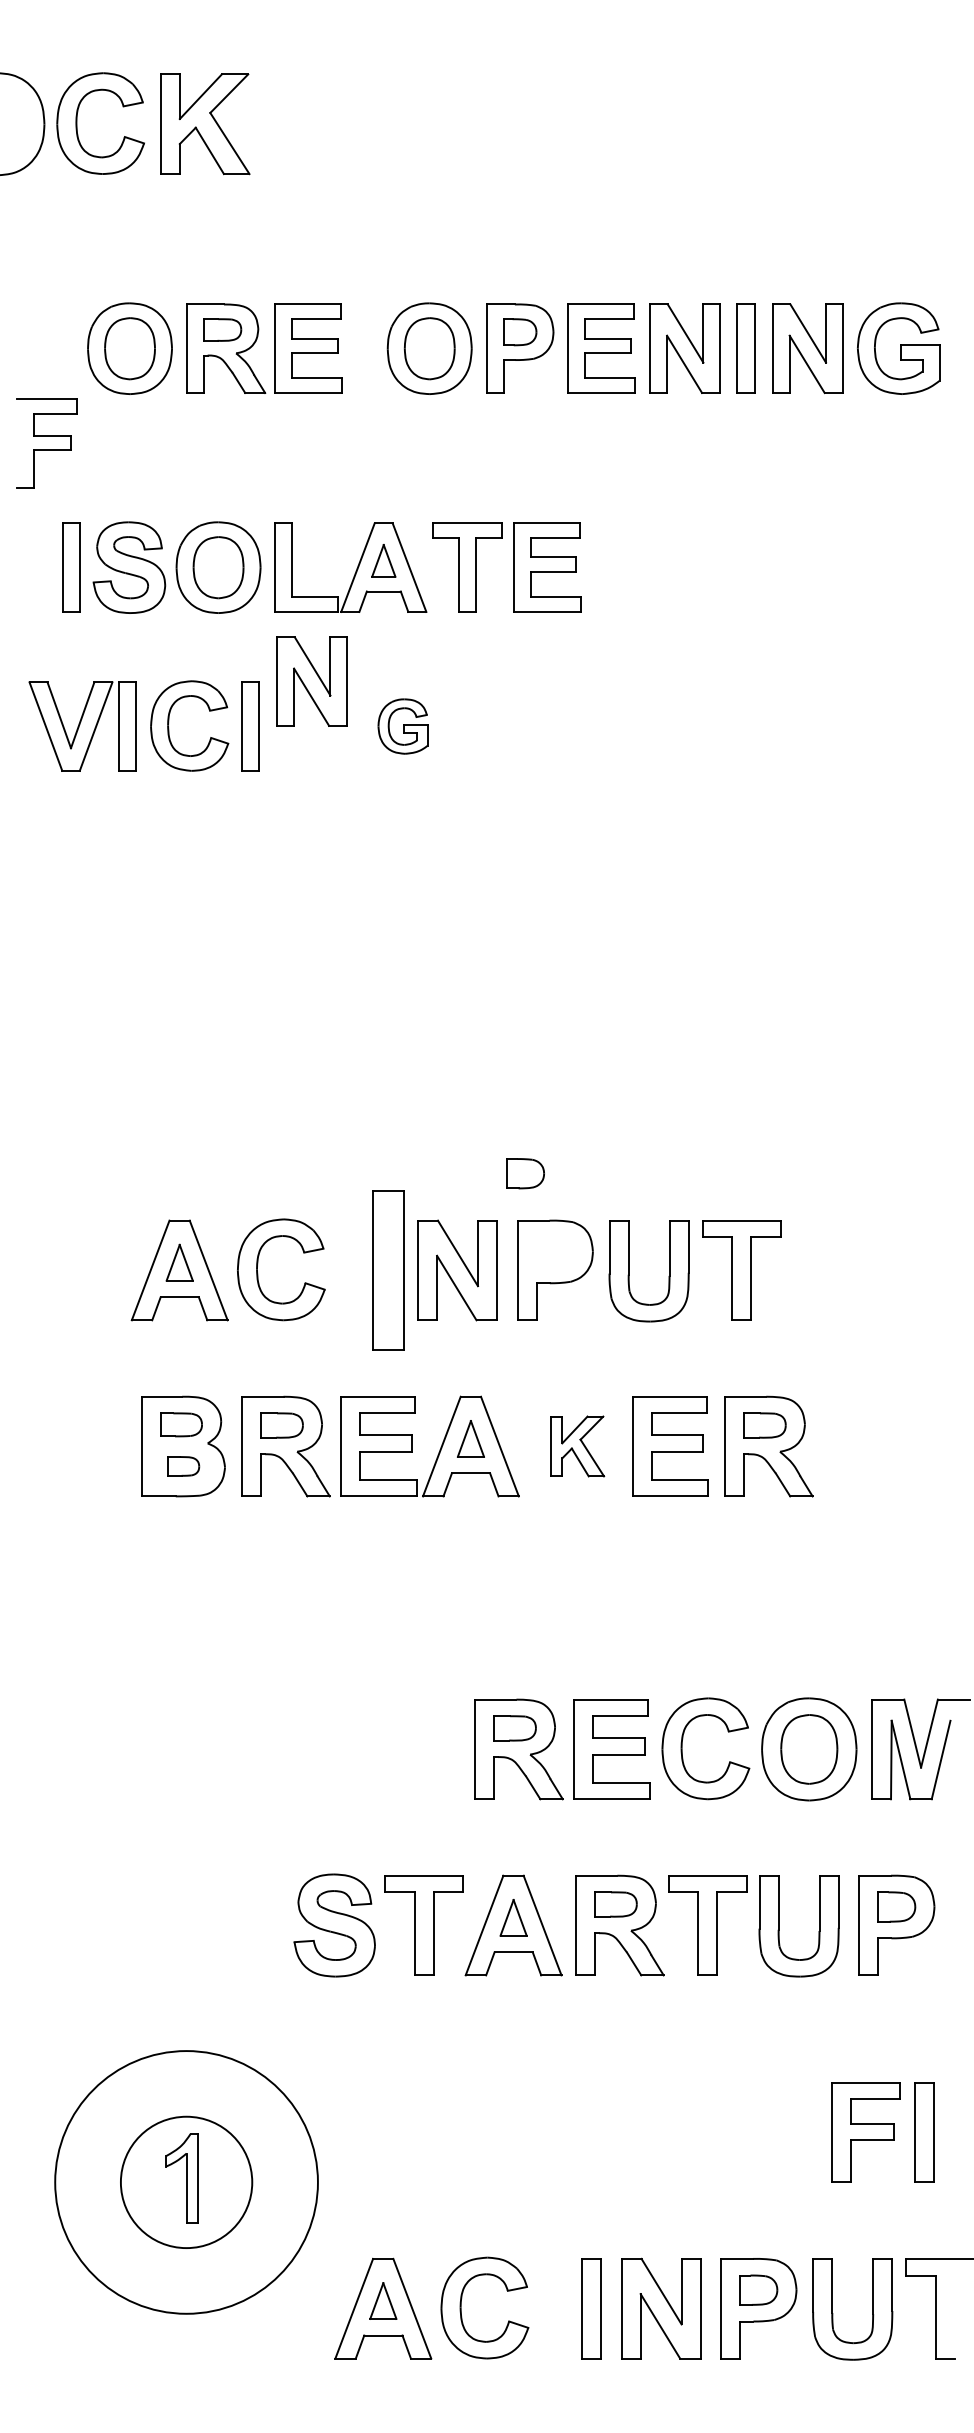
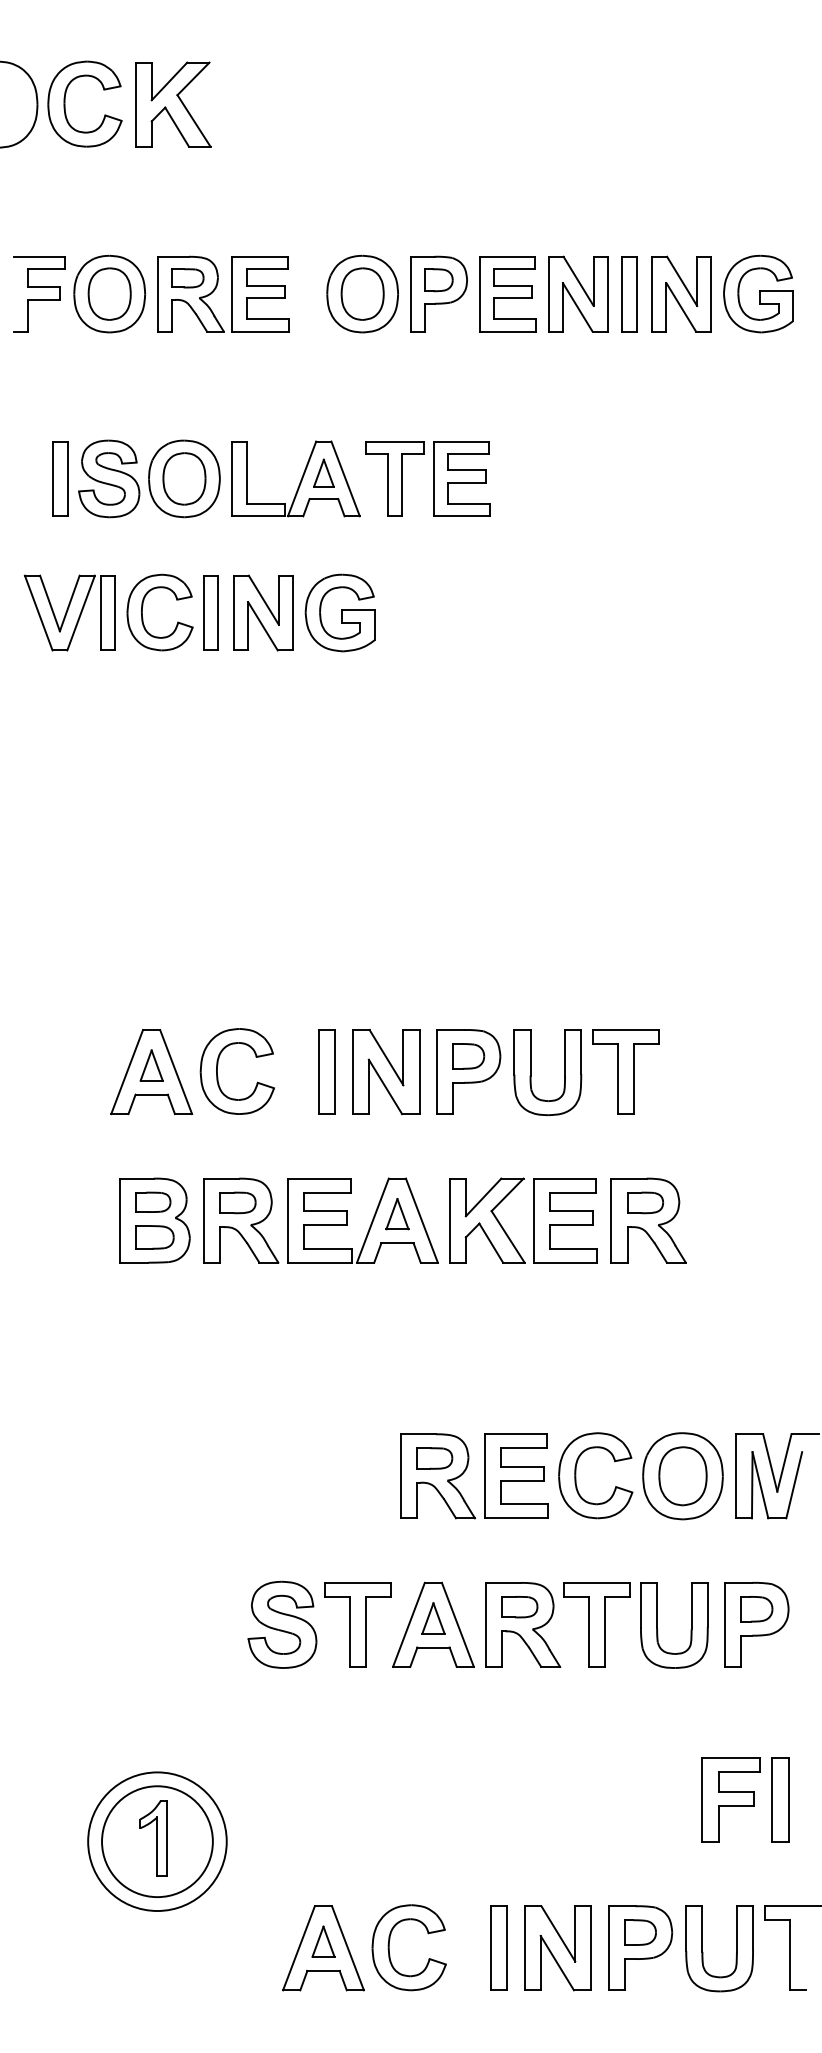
part: (46, 443) -> (39, 294), moved
part: (312, 680) -> (263, 612), moved
part: (402, 725) -> (339, 612), size x1.67
part: (525, 1173) -> (468, 1056), moved
part: (386, 1269) -> (326, 1071), size x0.62
part: (577, 1446) -> (487, 1220), size x1.67
part: (183, 1466) -> (154, 1237), size x1.43
circle: (186, 2182) -> (157, 1841), size x0.62

